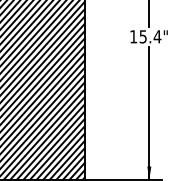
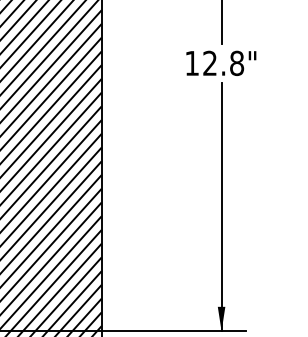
text: (150, 36) -> (223, 62), 15.4" -> 12.8"

